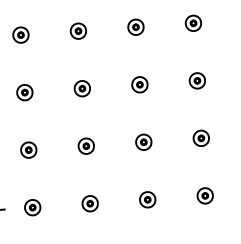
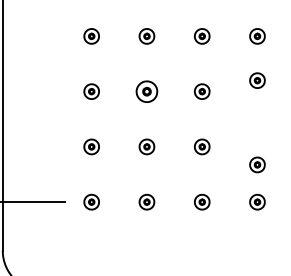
part: (197, 80) -> (257, 80), moved
part: (81, 88) -> (146, 91), size x1.4
part: (201, 137) -> (257, 164), moved

